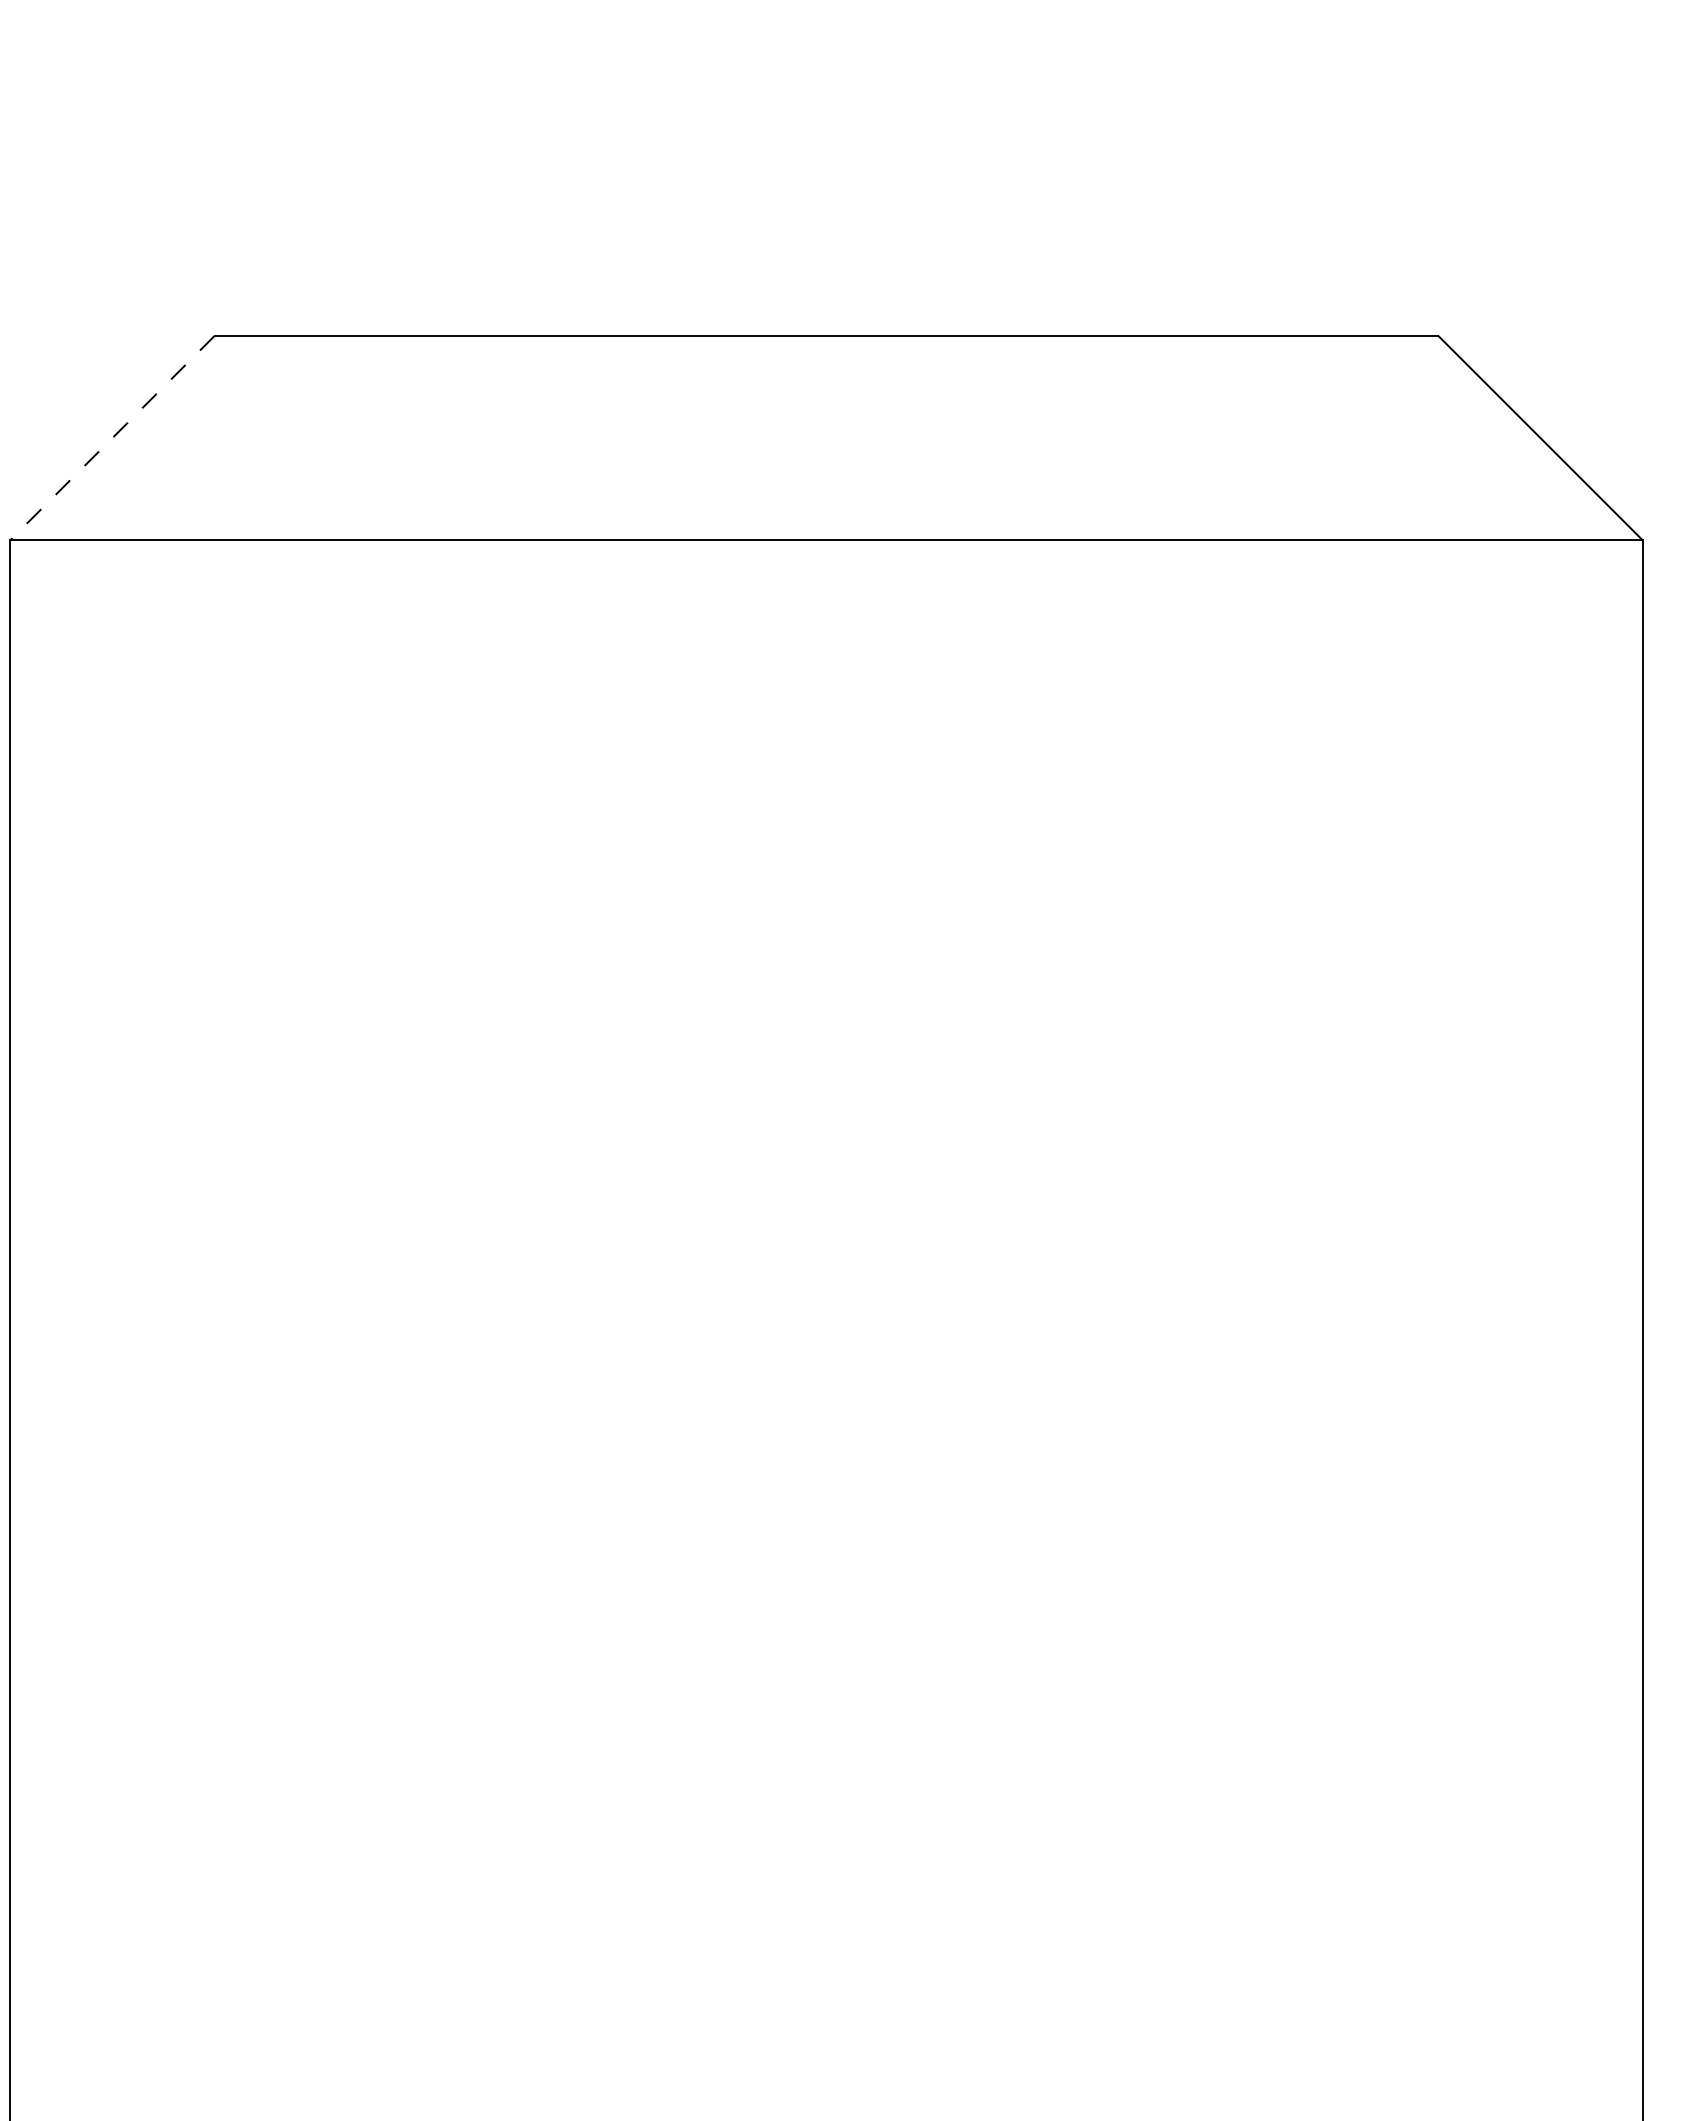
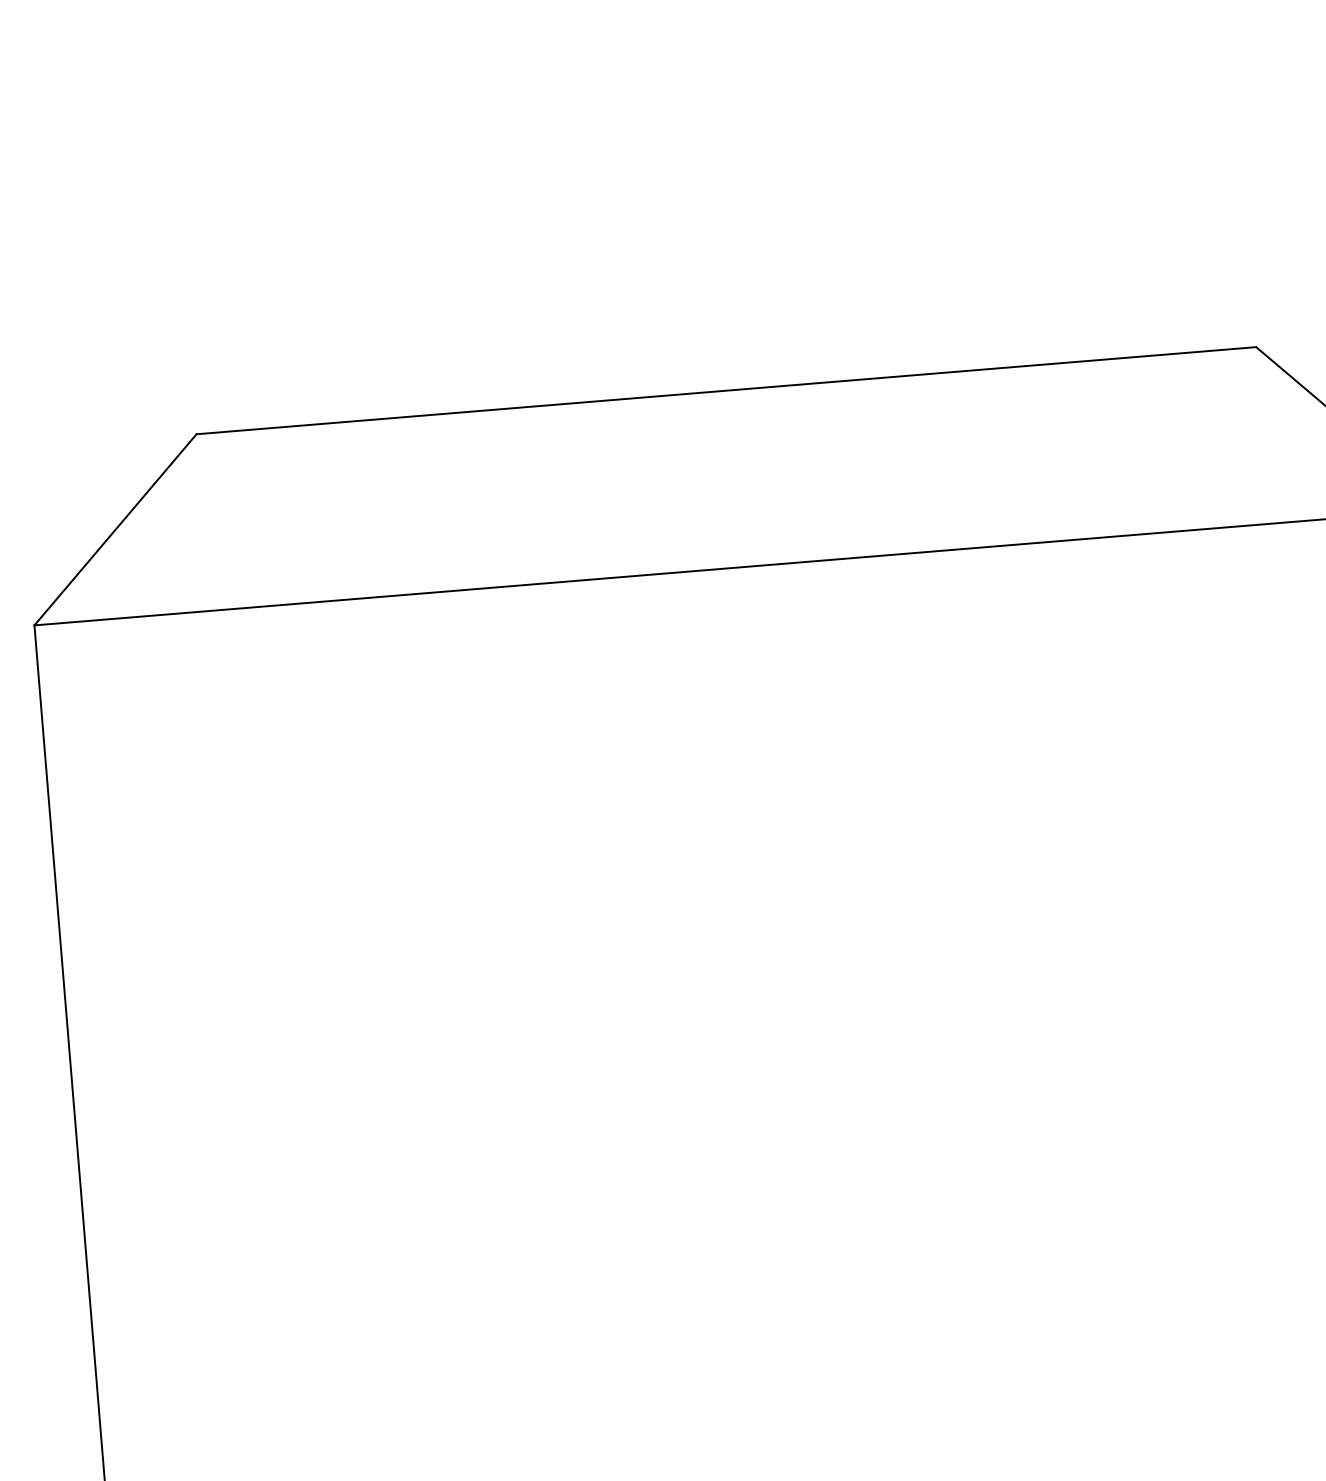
line: (112, 438) -> (115, 530), dashed -> solid

